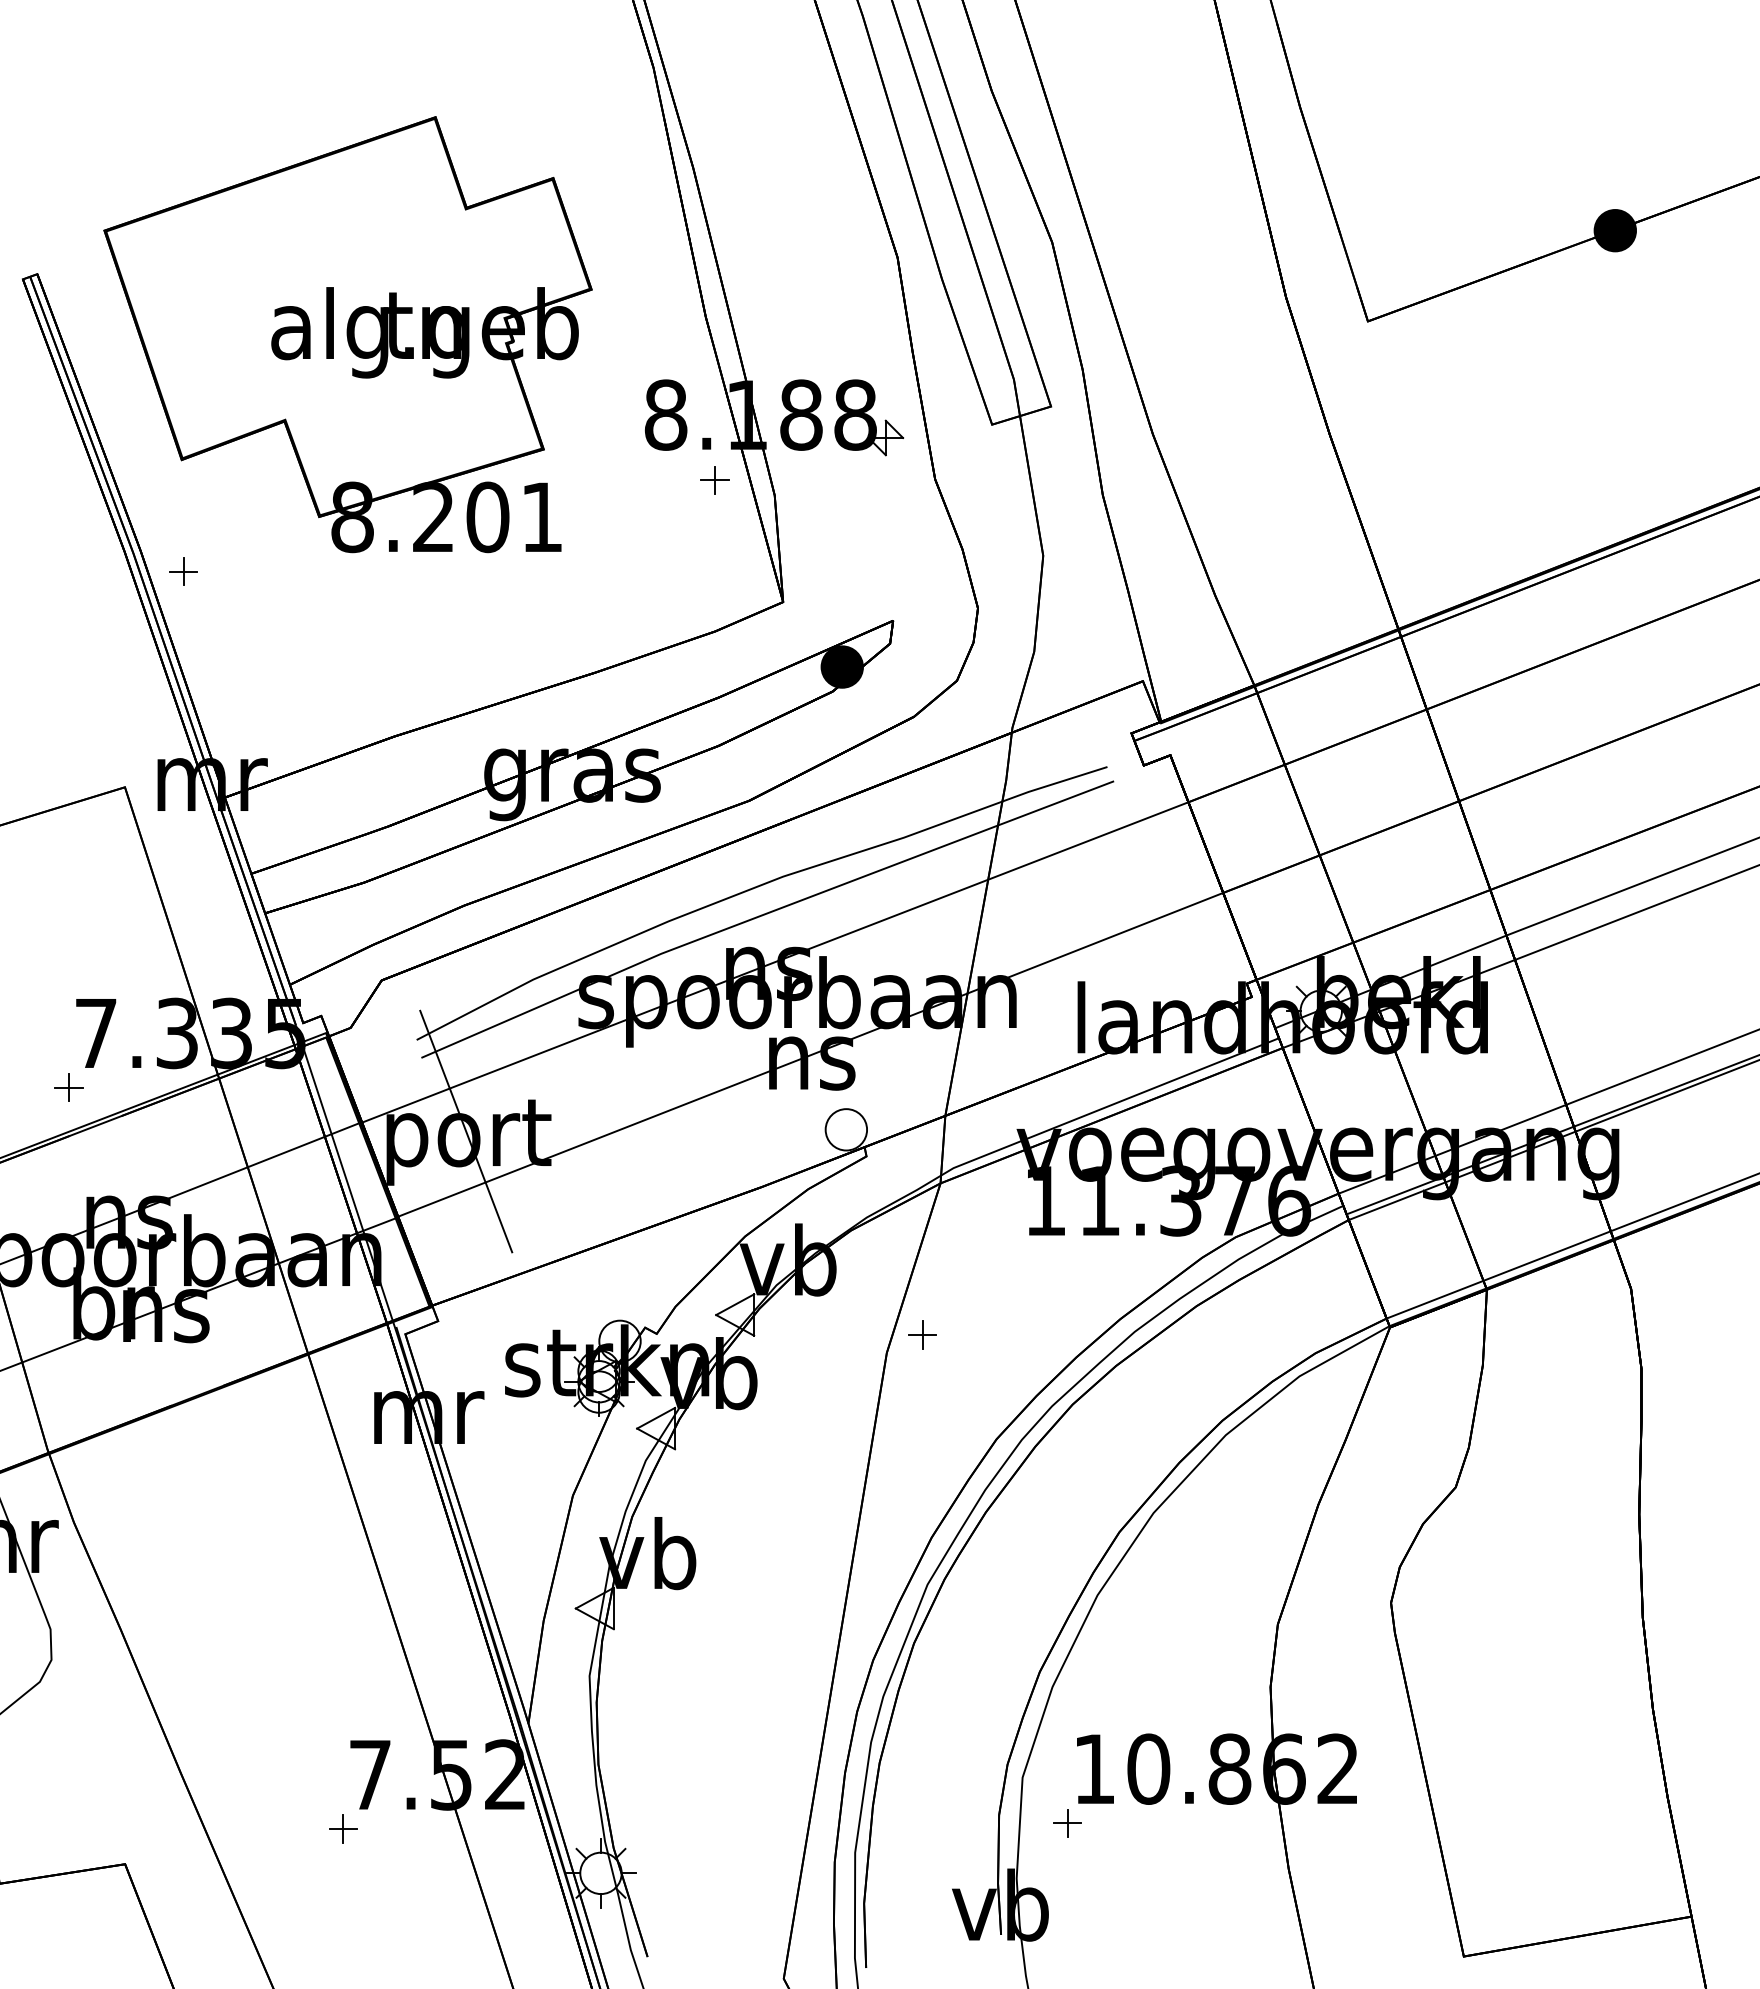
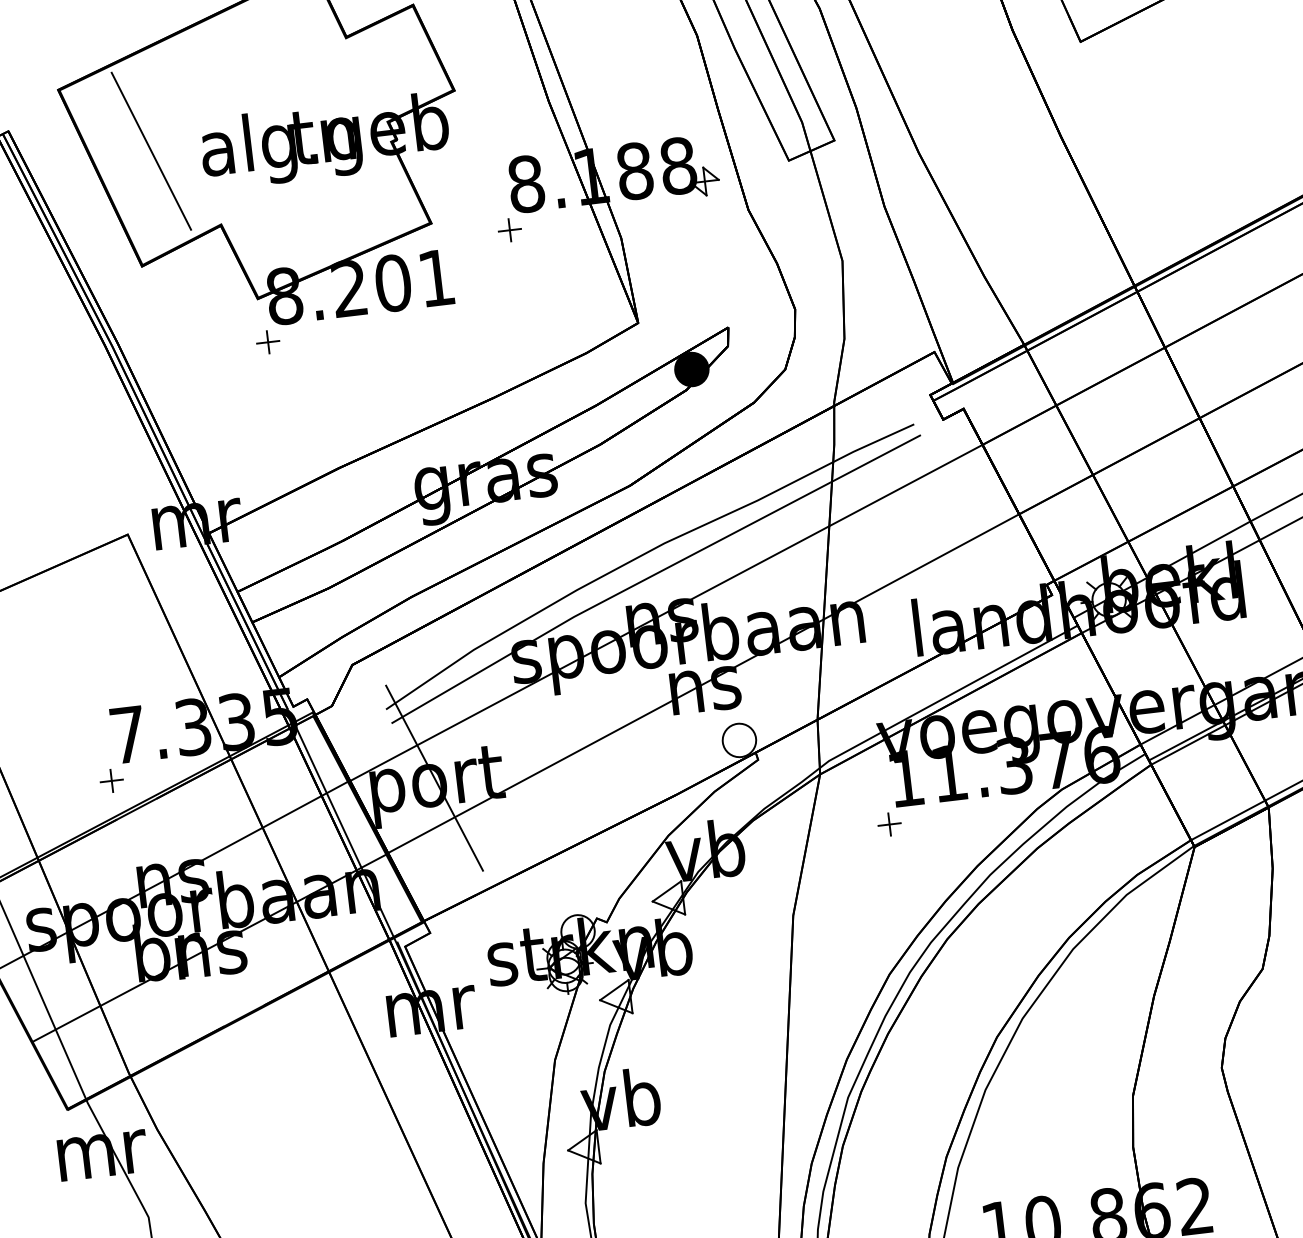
line: (209, 319) -> (150, 151), added
part: (714, 480) -> (509, 230), moved
part: (183, 571) -> (268, 342), moved
part: (922, 1334) -> (889, 824), moved

